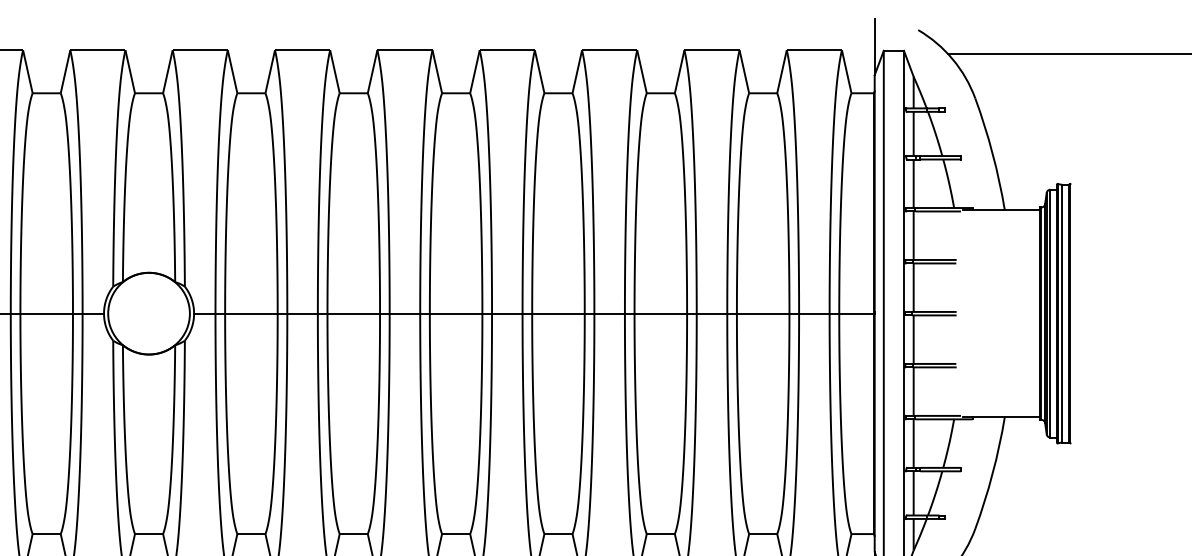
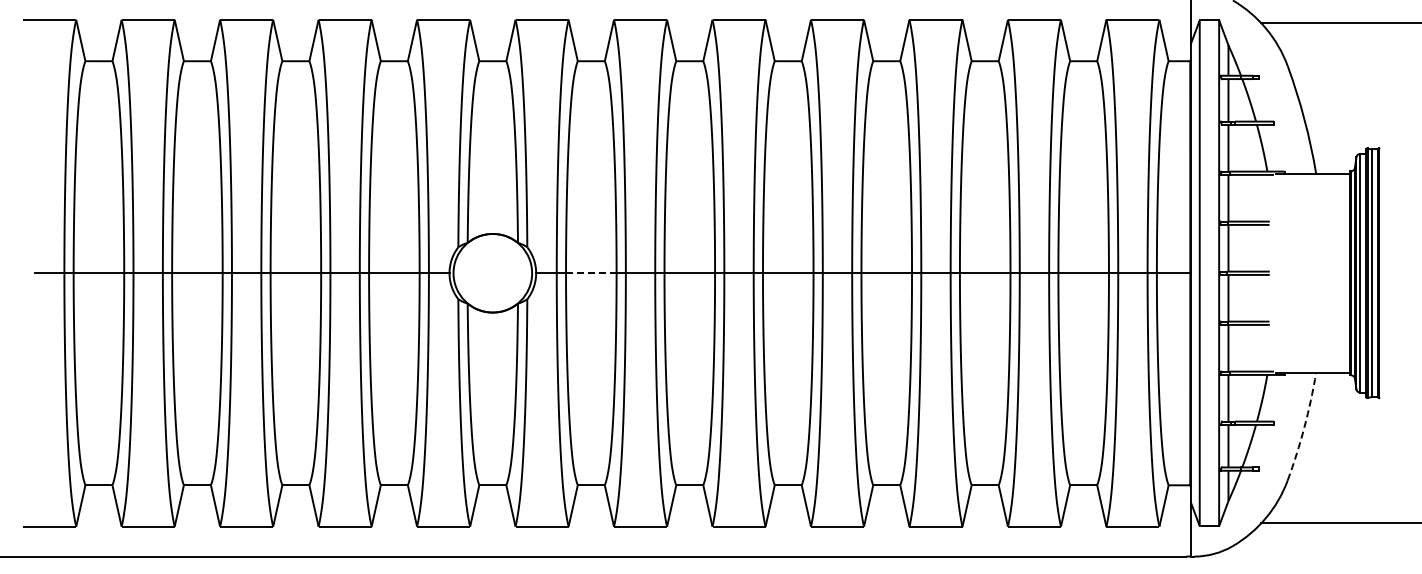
line: (250, 313) -> (590, 273), solid -> dashed
arc: (992, 473) -> (1304, 427), solid -> dashed

